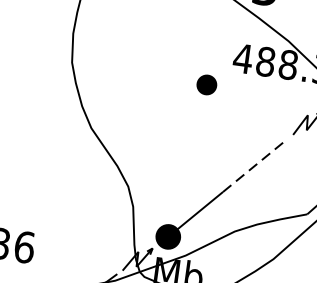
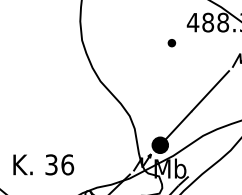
part: (206, 85) -> (171, 43), size x0.62
line: (255, 164) -> (210, 90), dashed -> solid

